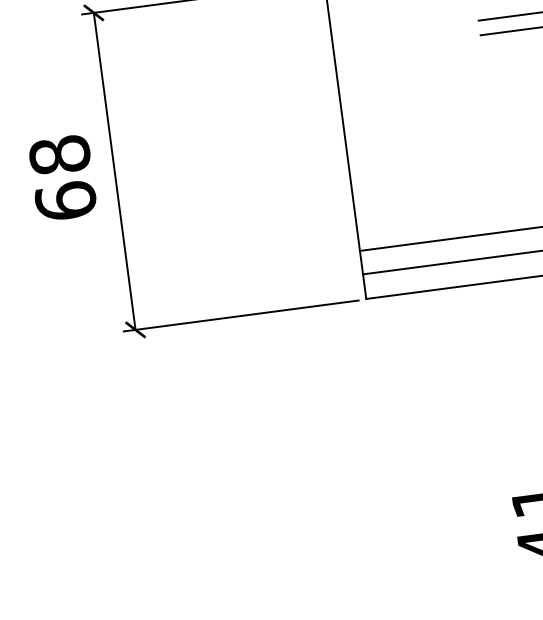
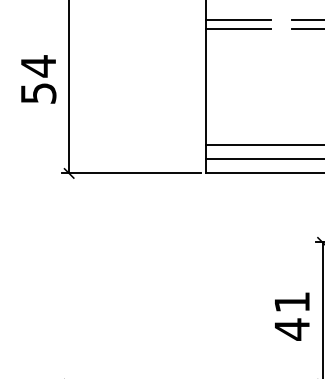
line: (388, 33) -> (238, 20), added
line: (389, 46) -> (238, 28), added
text: (62, 177) -> (38, 79), 68 -> 54

